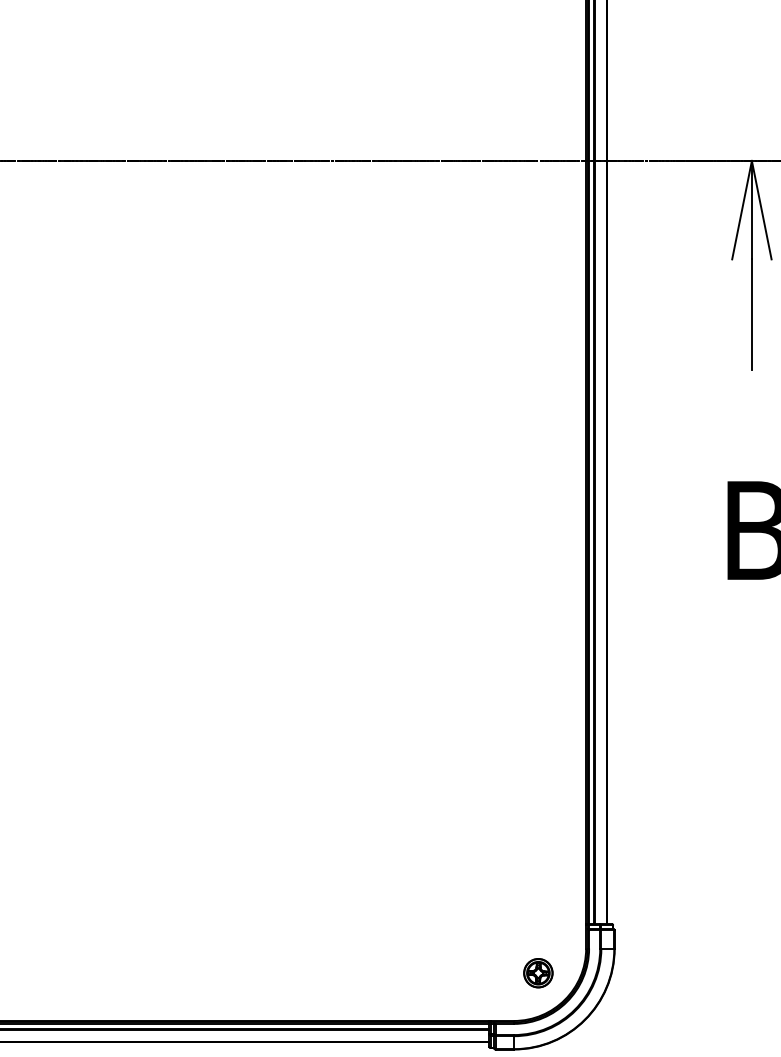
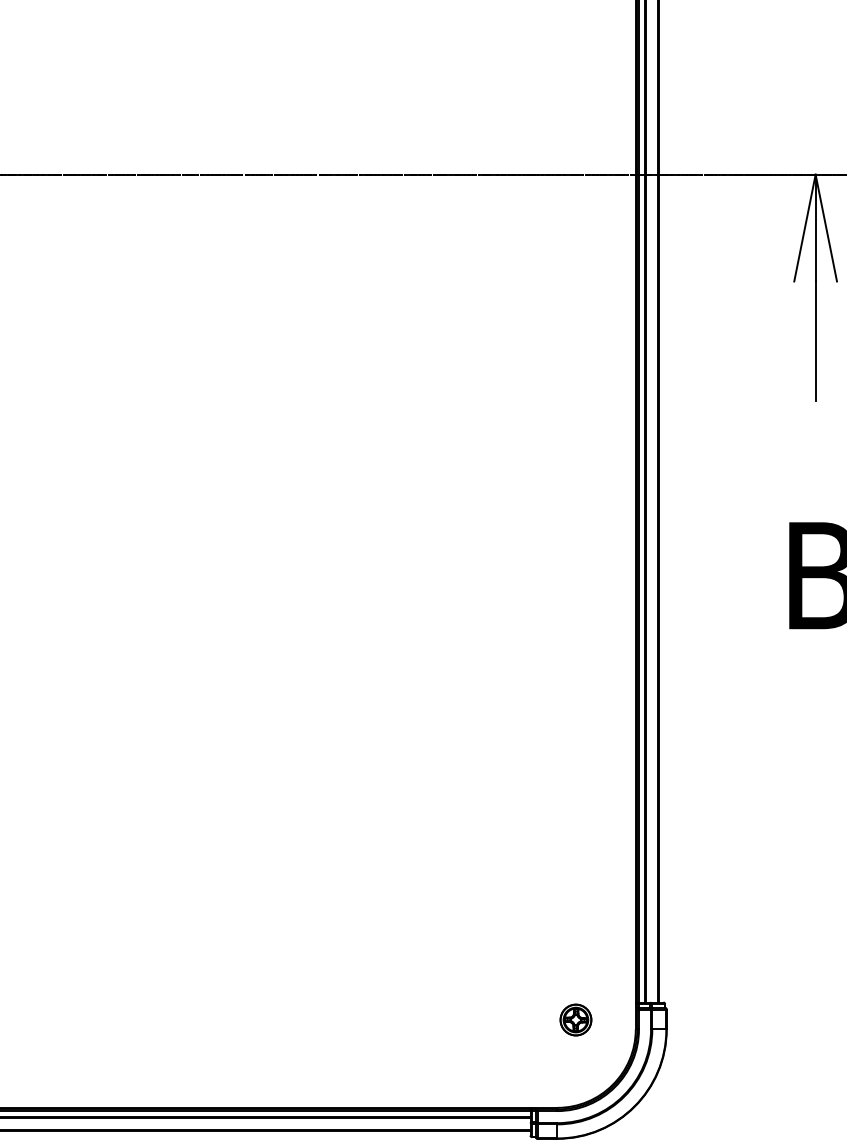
part: (537, 972) -> (575, 1019), moved

